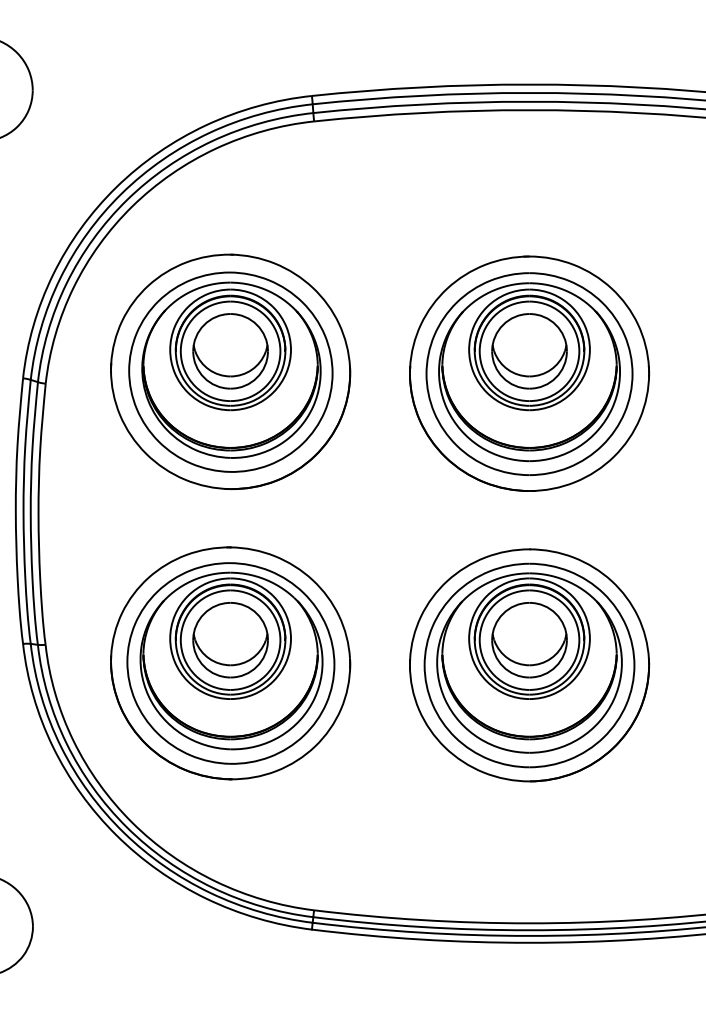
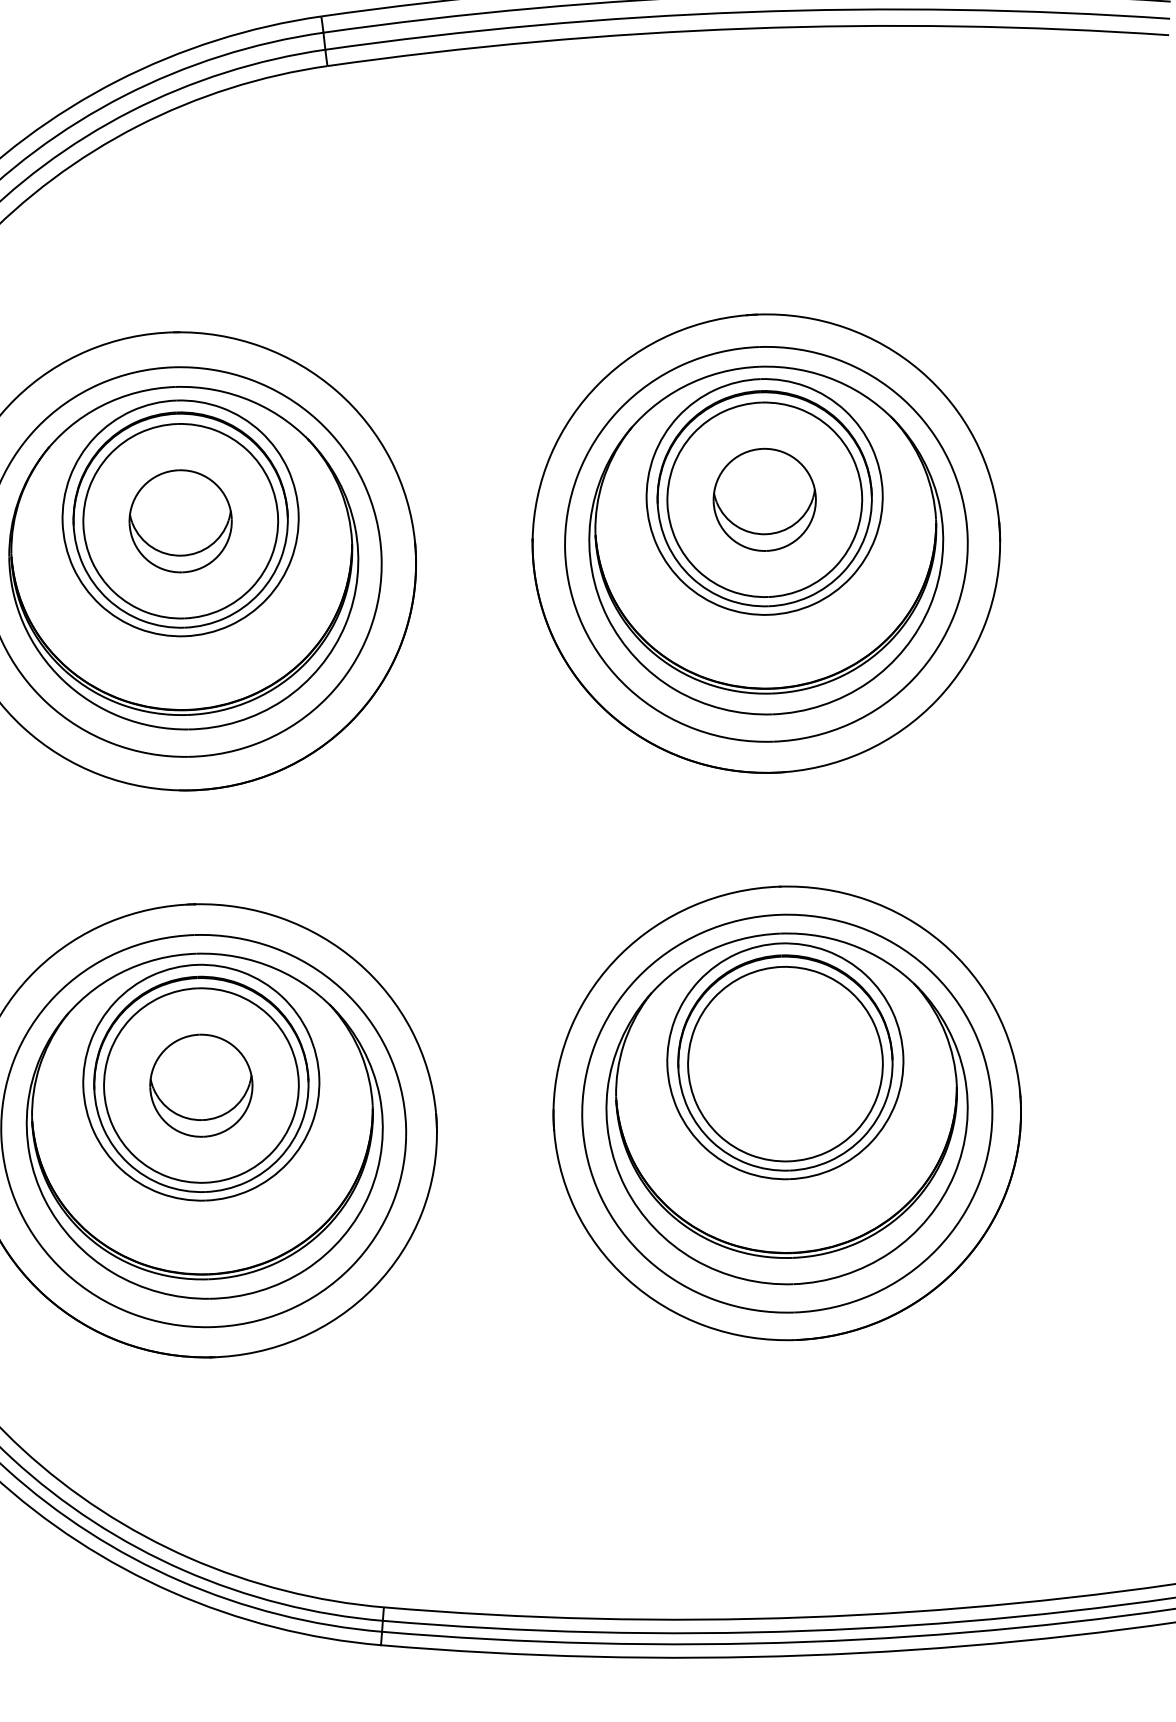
part: (230, 351) -> (180, 521), size x0.7
part: (529, 351) -> (764, 500), size x0.7
part: (230, 640) -> (201, 1086), size x0.7
part: (529, 640) -> (785, 1064), removed

